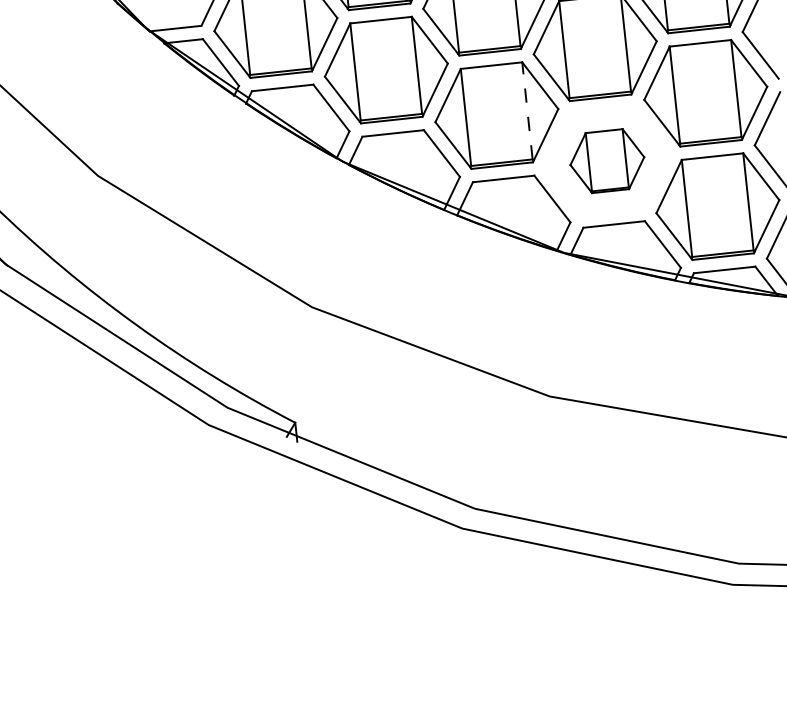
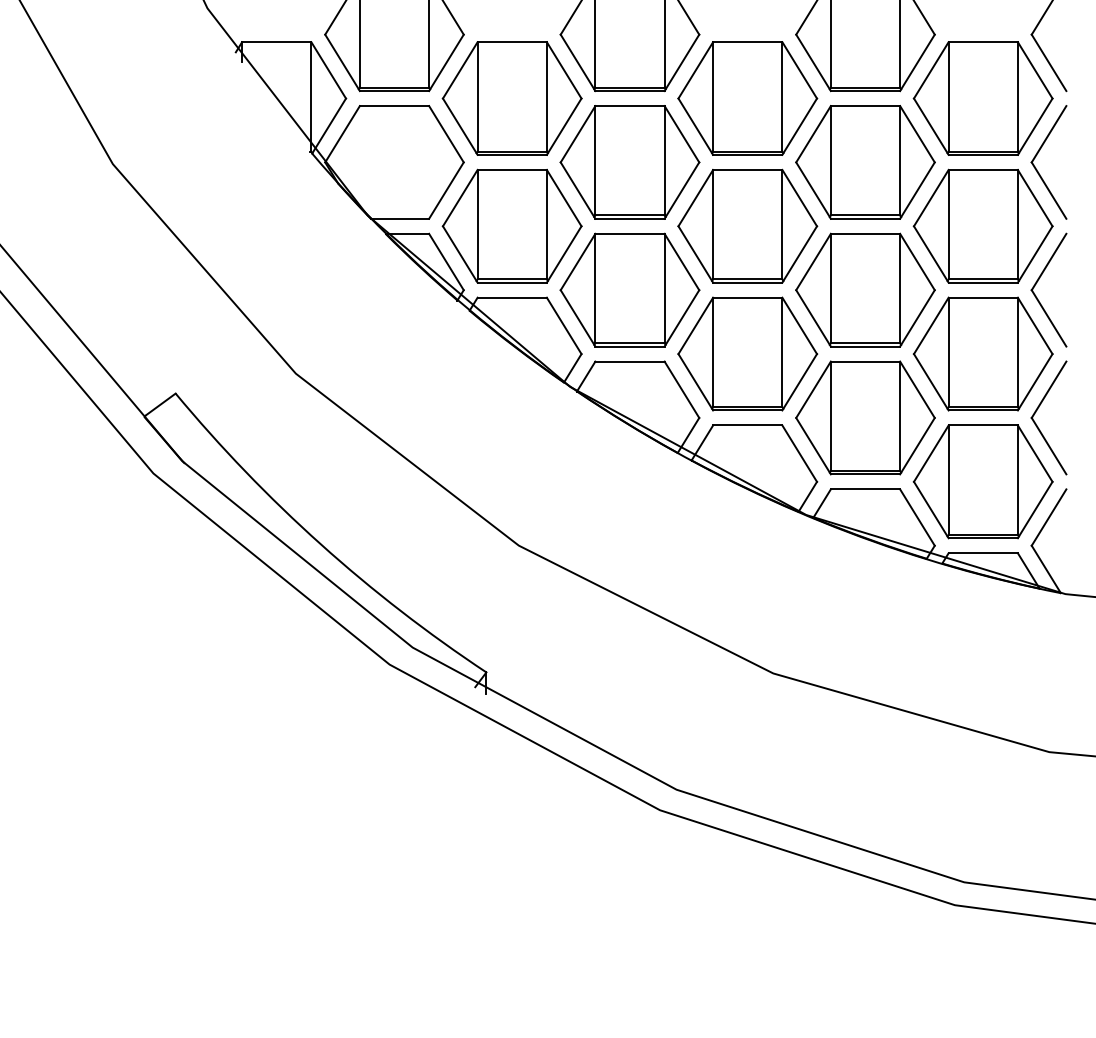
line: (527, 110) -> (782, 352), dashed -> solid
part: (607, 160) -> (865, 417), size x1.67

